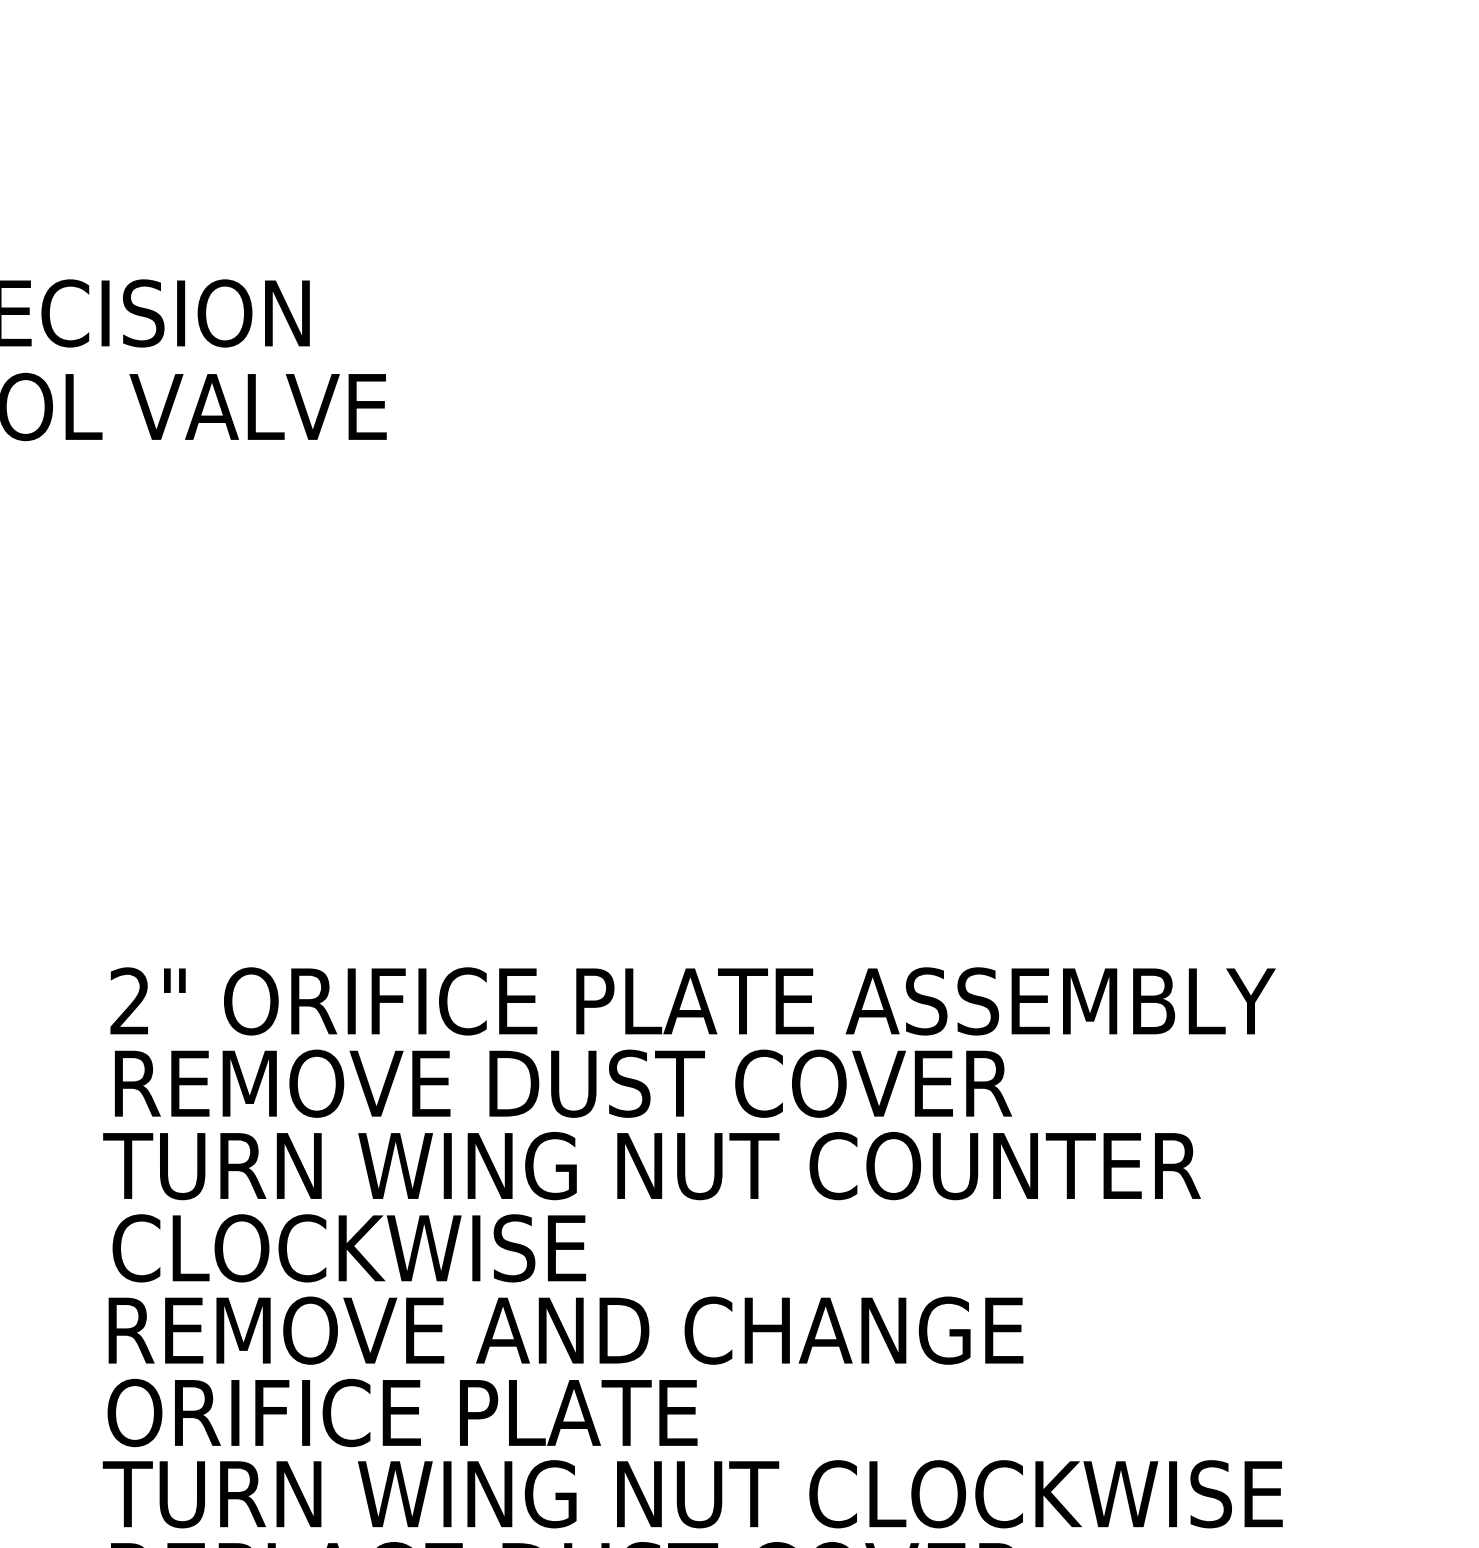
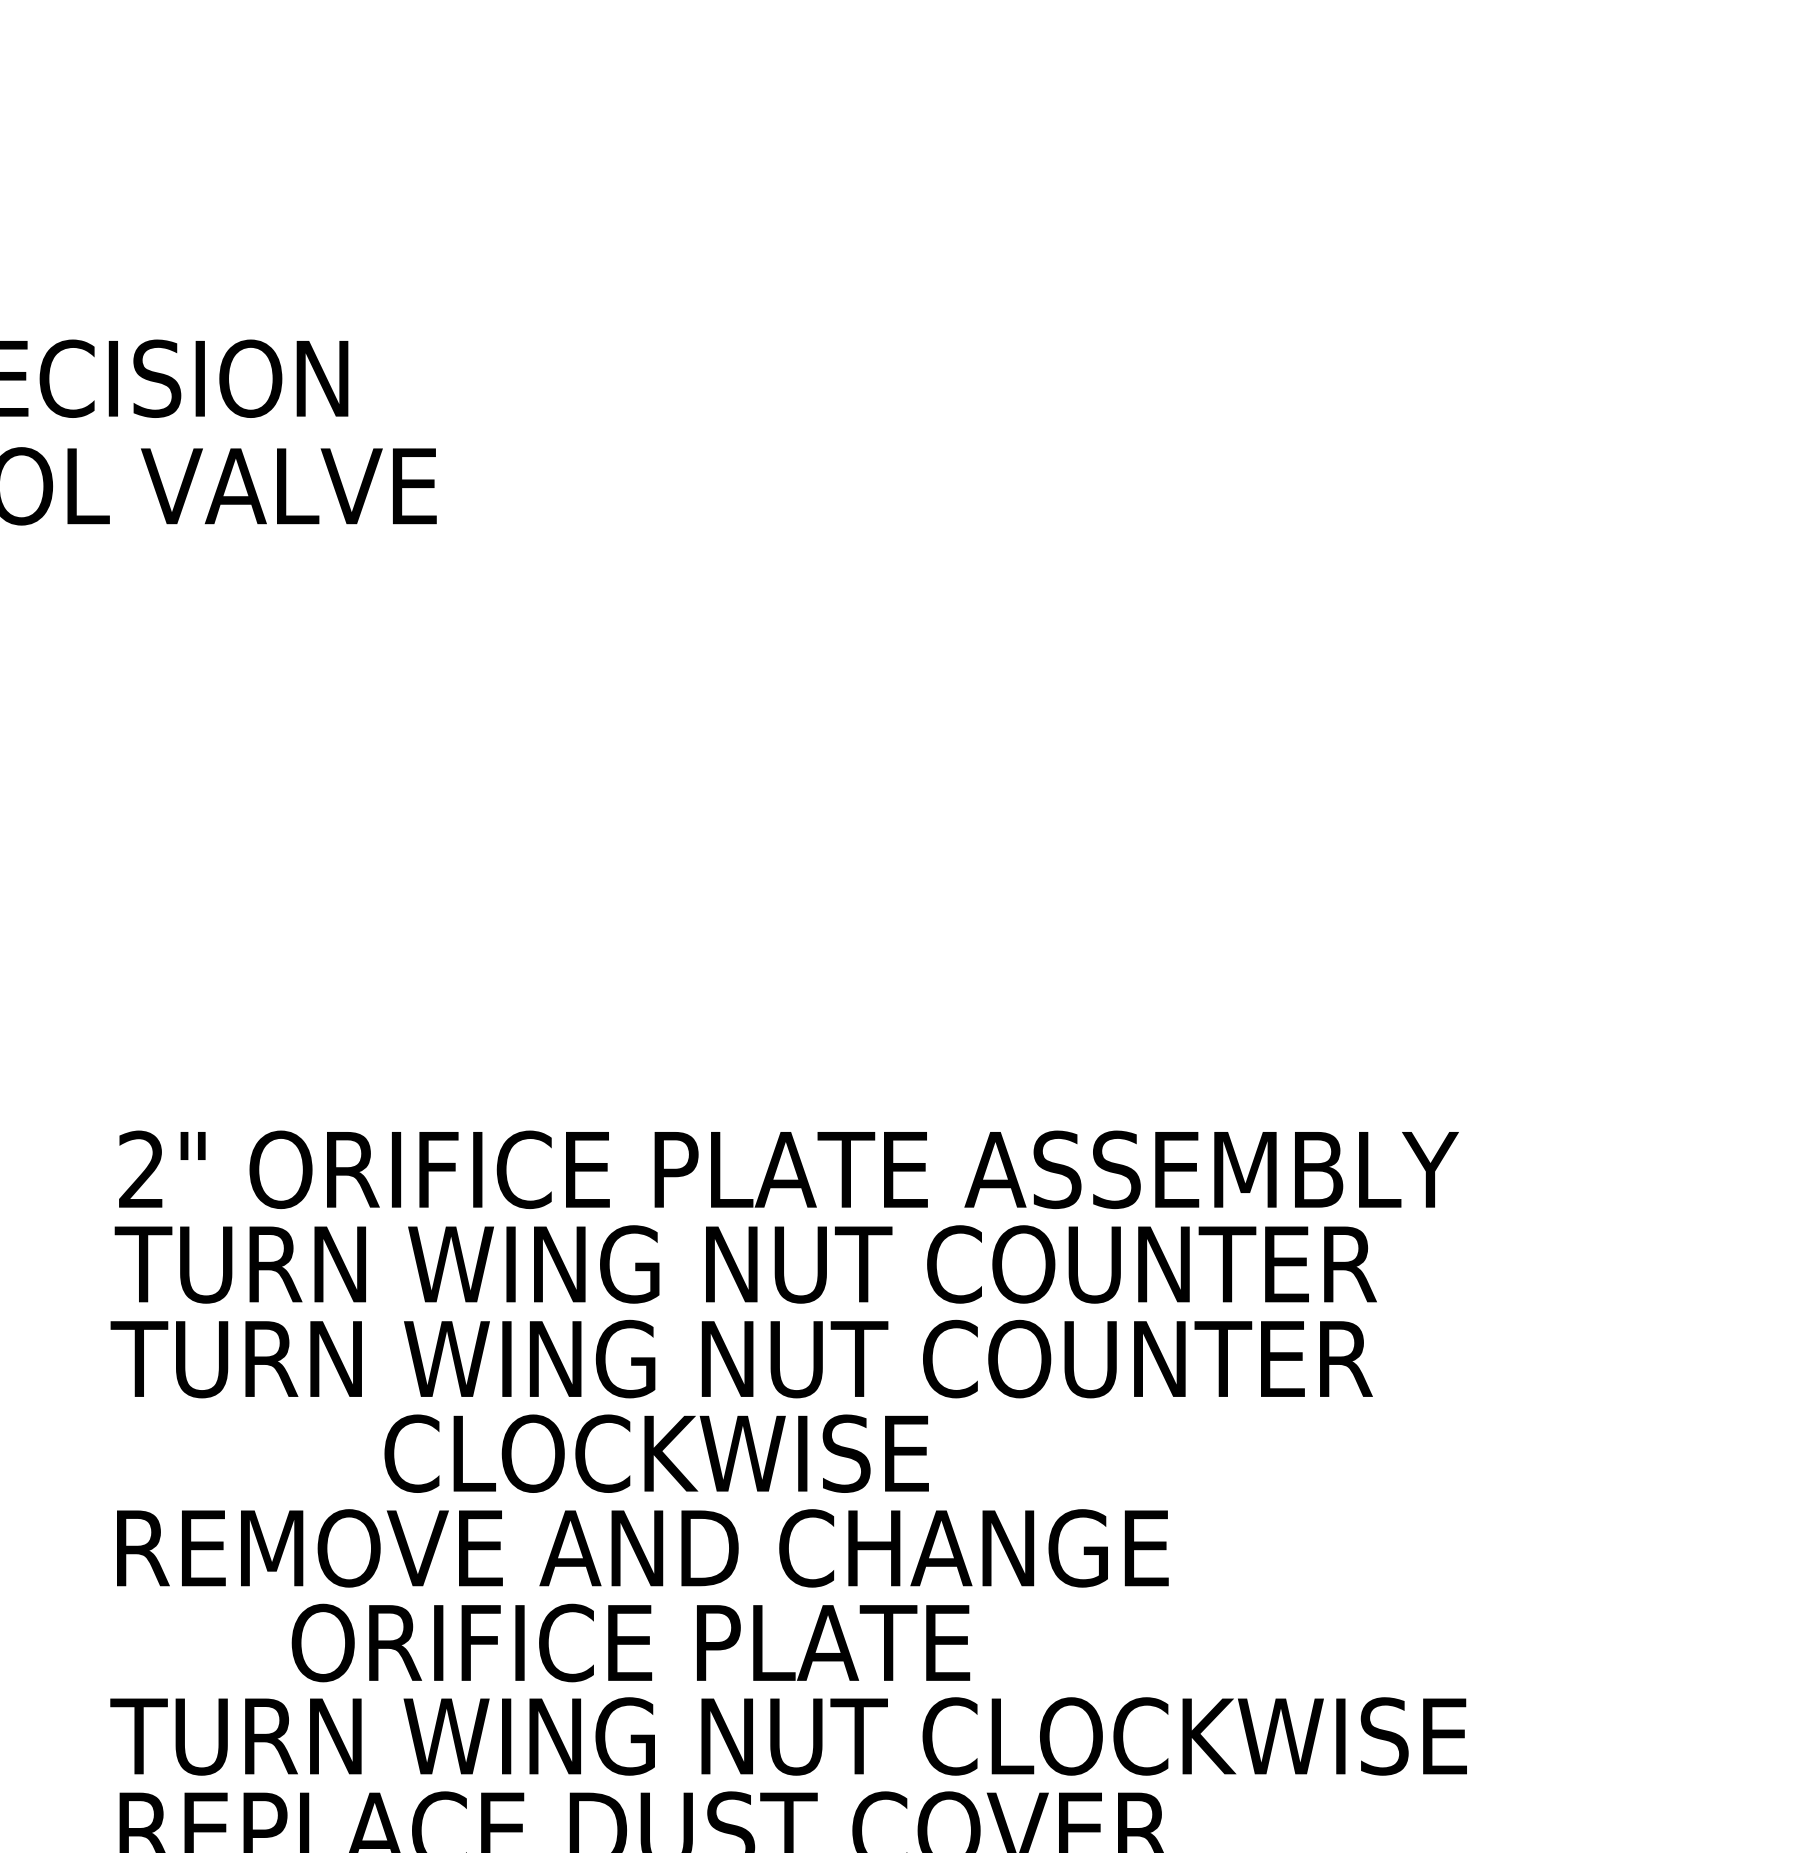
text: (655, 1083) -> (745, 1264), REMOVE DUST COVER -> TURN WING NUT COUNTER
text: (349, 1248) -> (656, 1453), moved
text: (402, 1412) -> (630, 1642), moved

